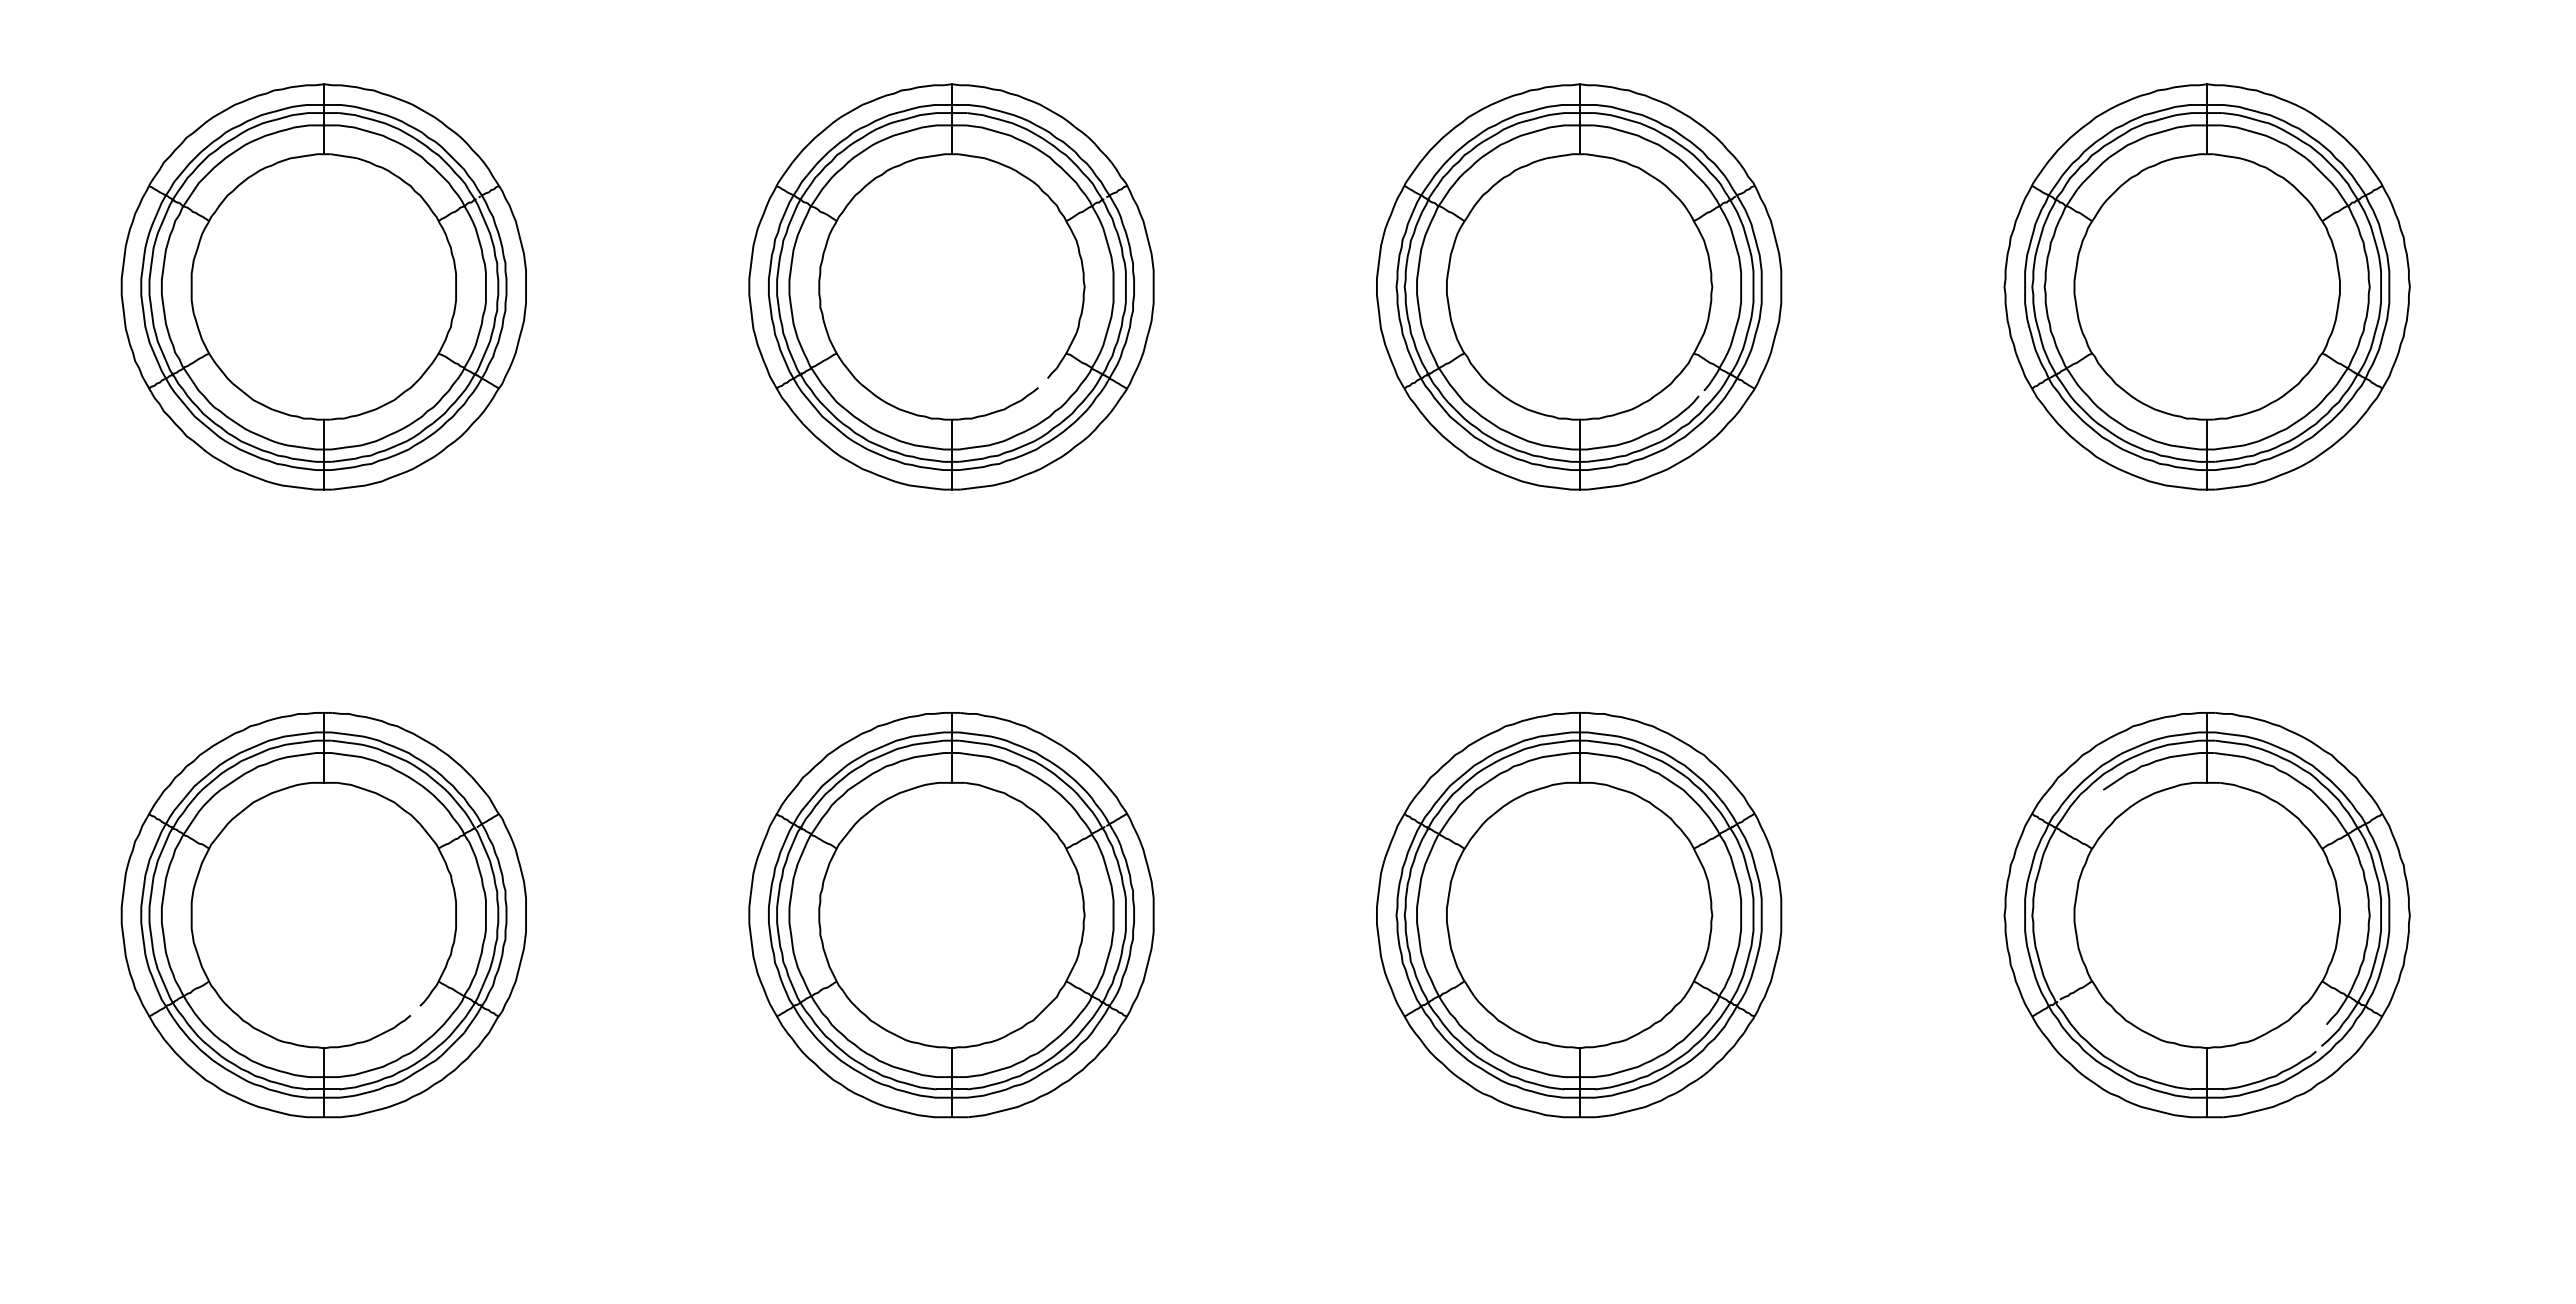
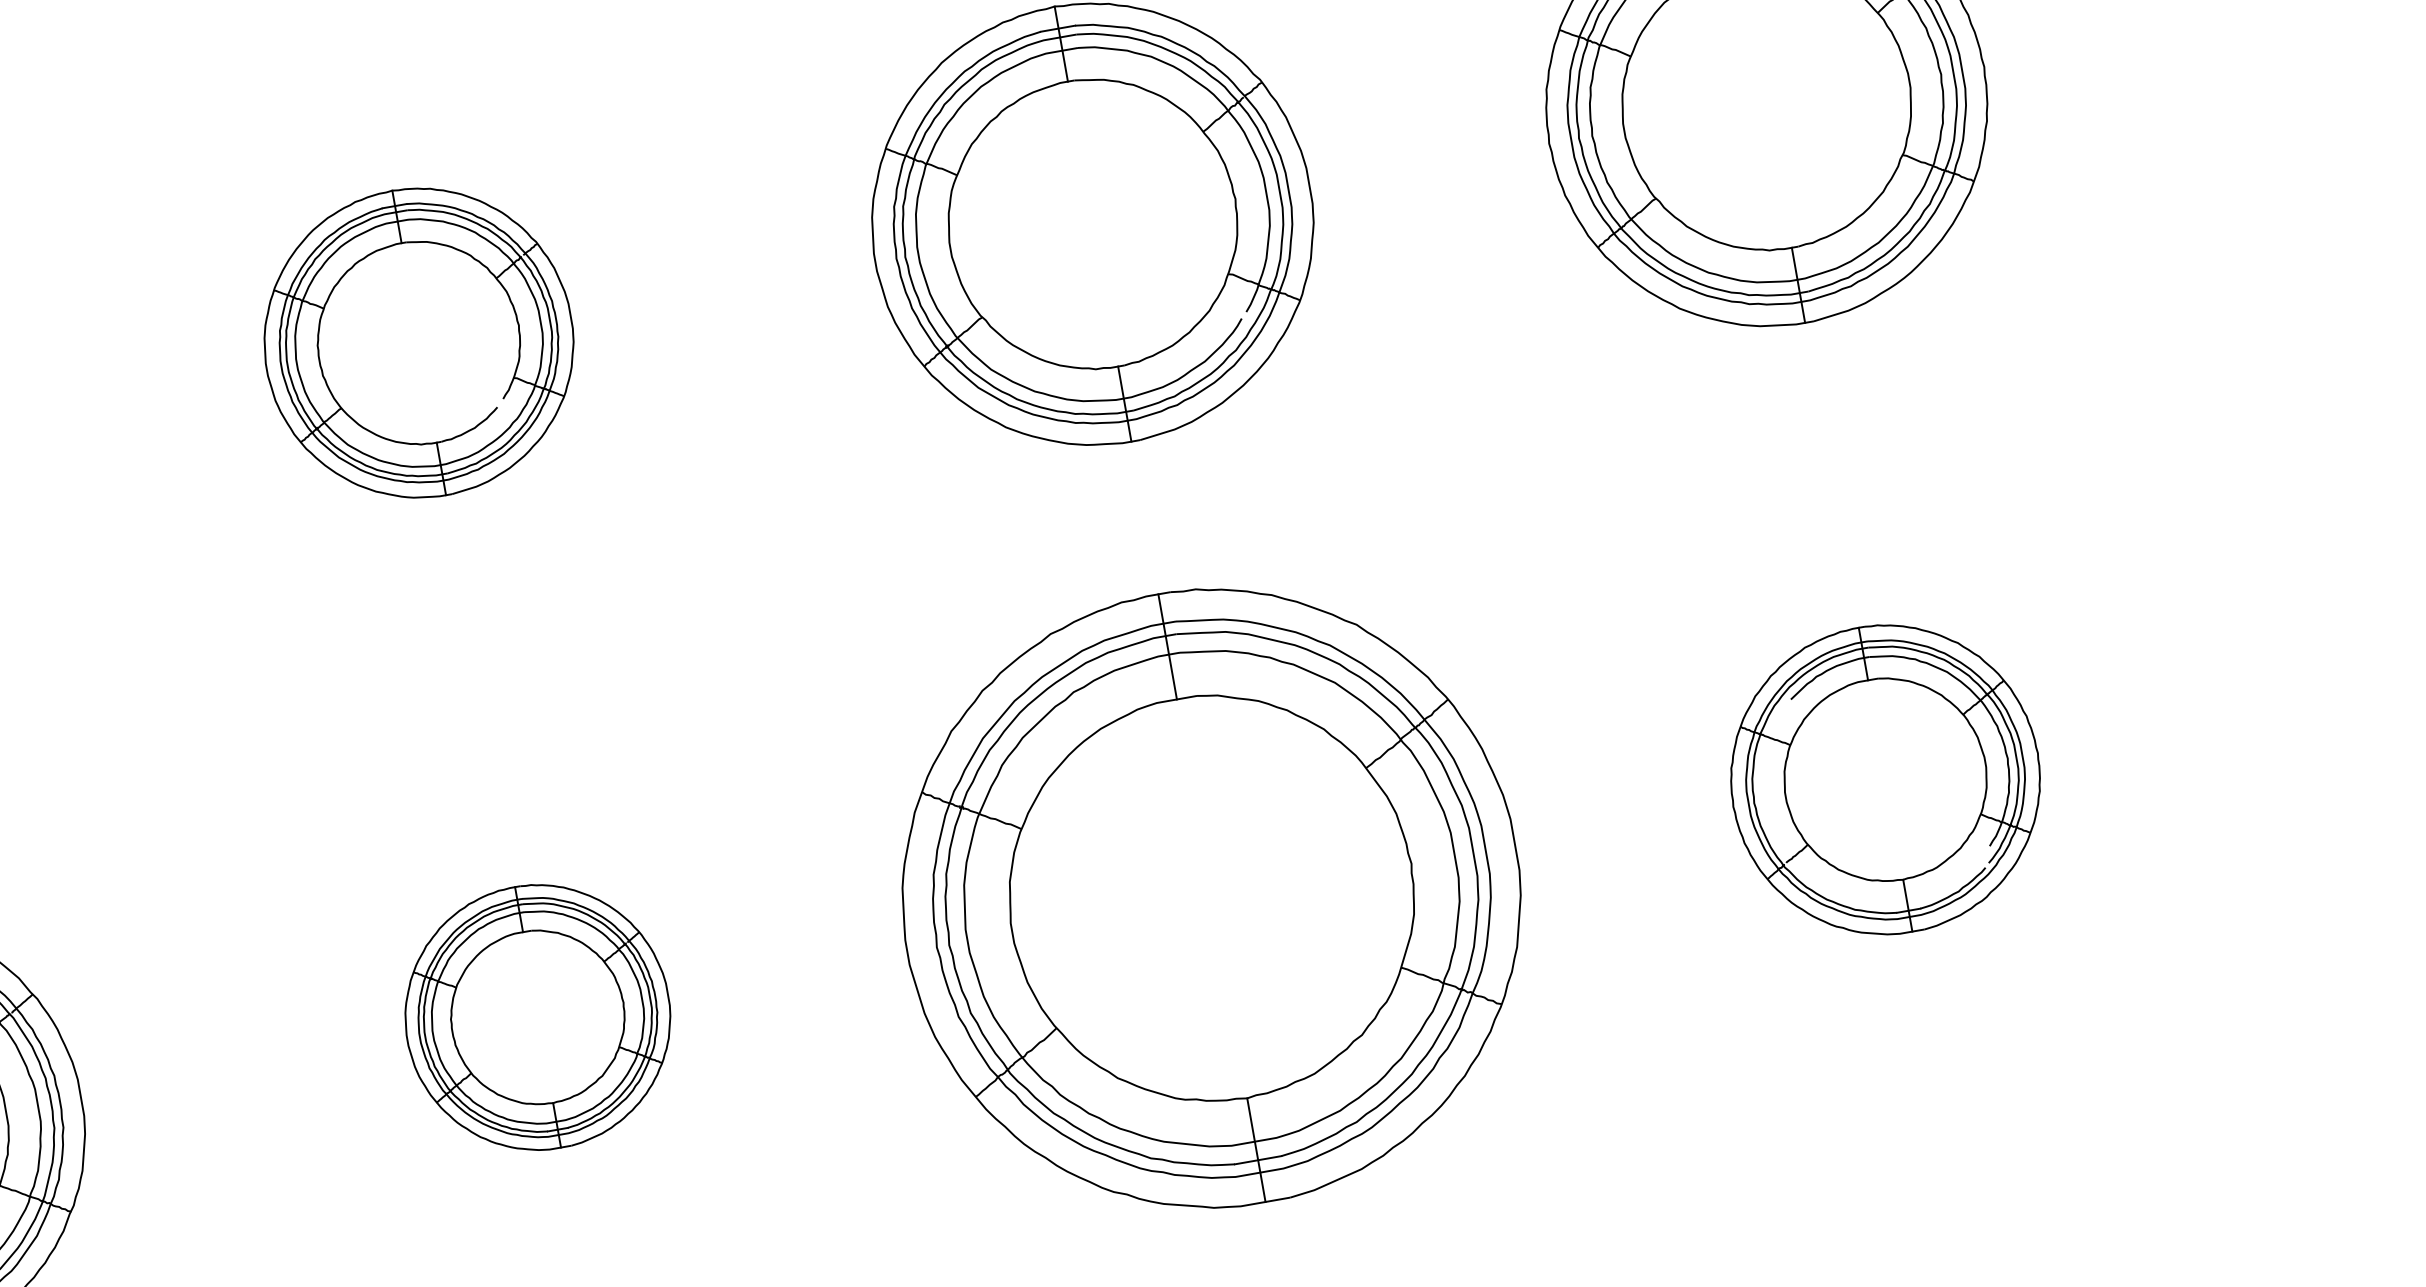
part: (951, 286) -> (418, 342), size x0.7
part: (951, 915) -> (537, 1017), size x0.6
part: (1579, 915) -> (1211, 898), size x1.4
part: (2206, 915) -> (1884, 780), size x0.7

